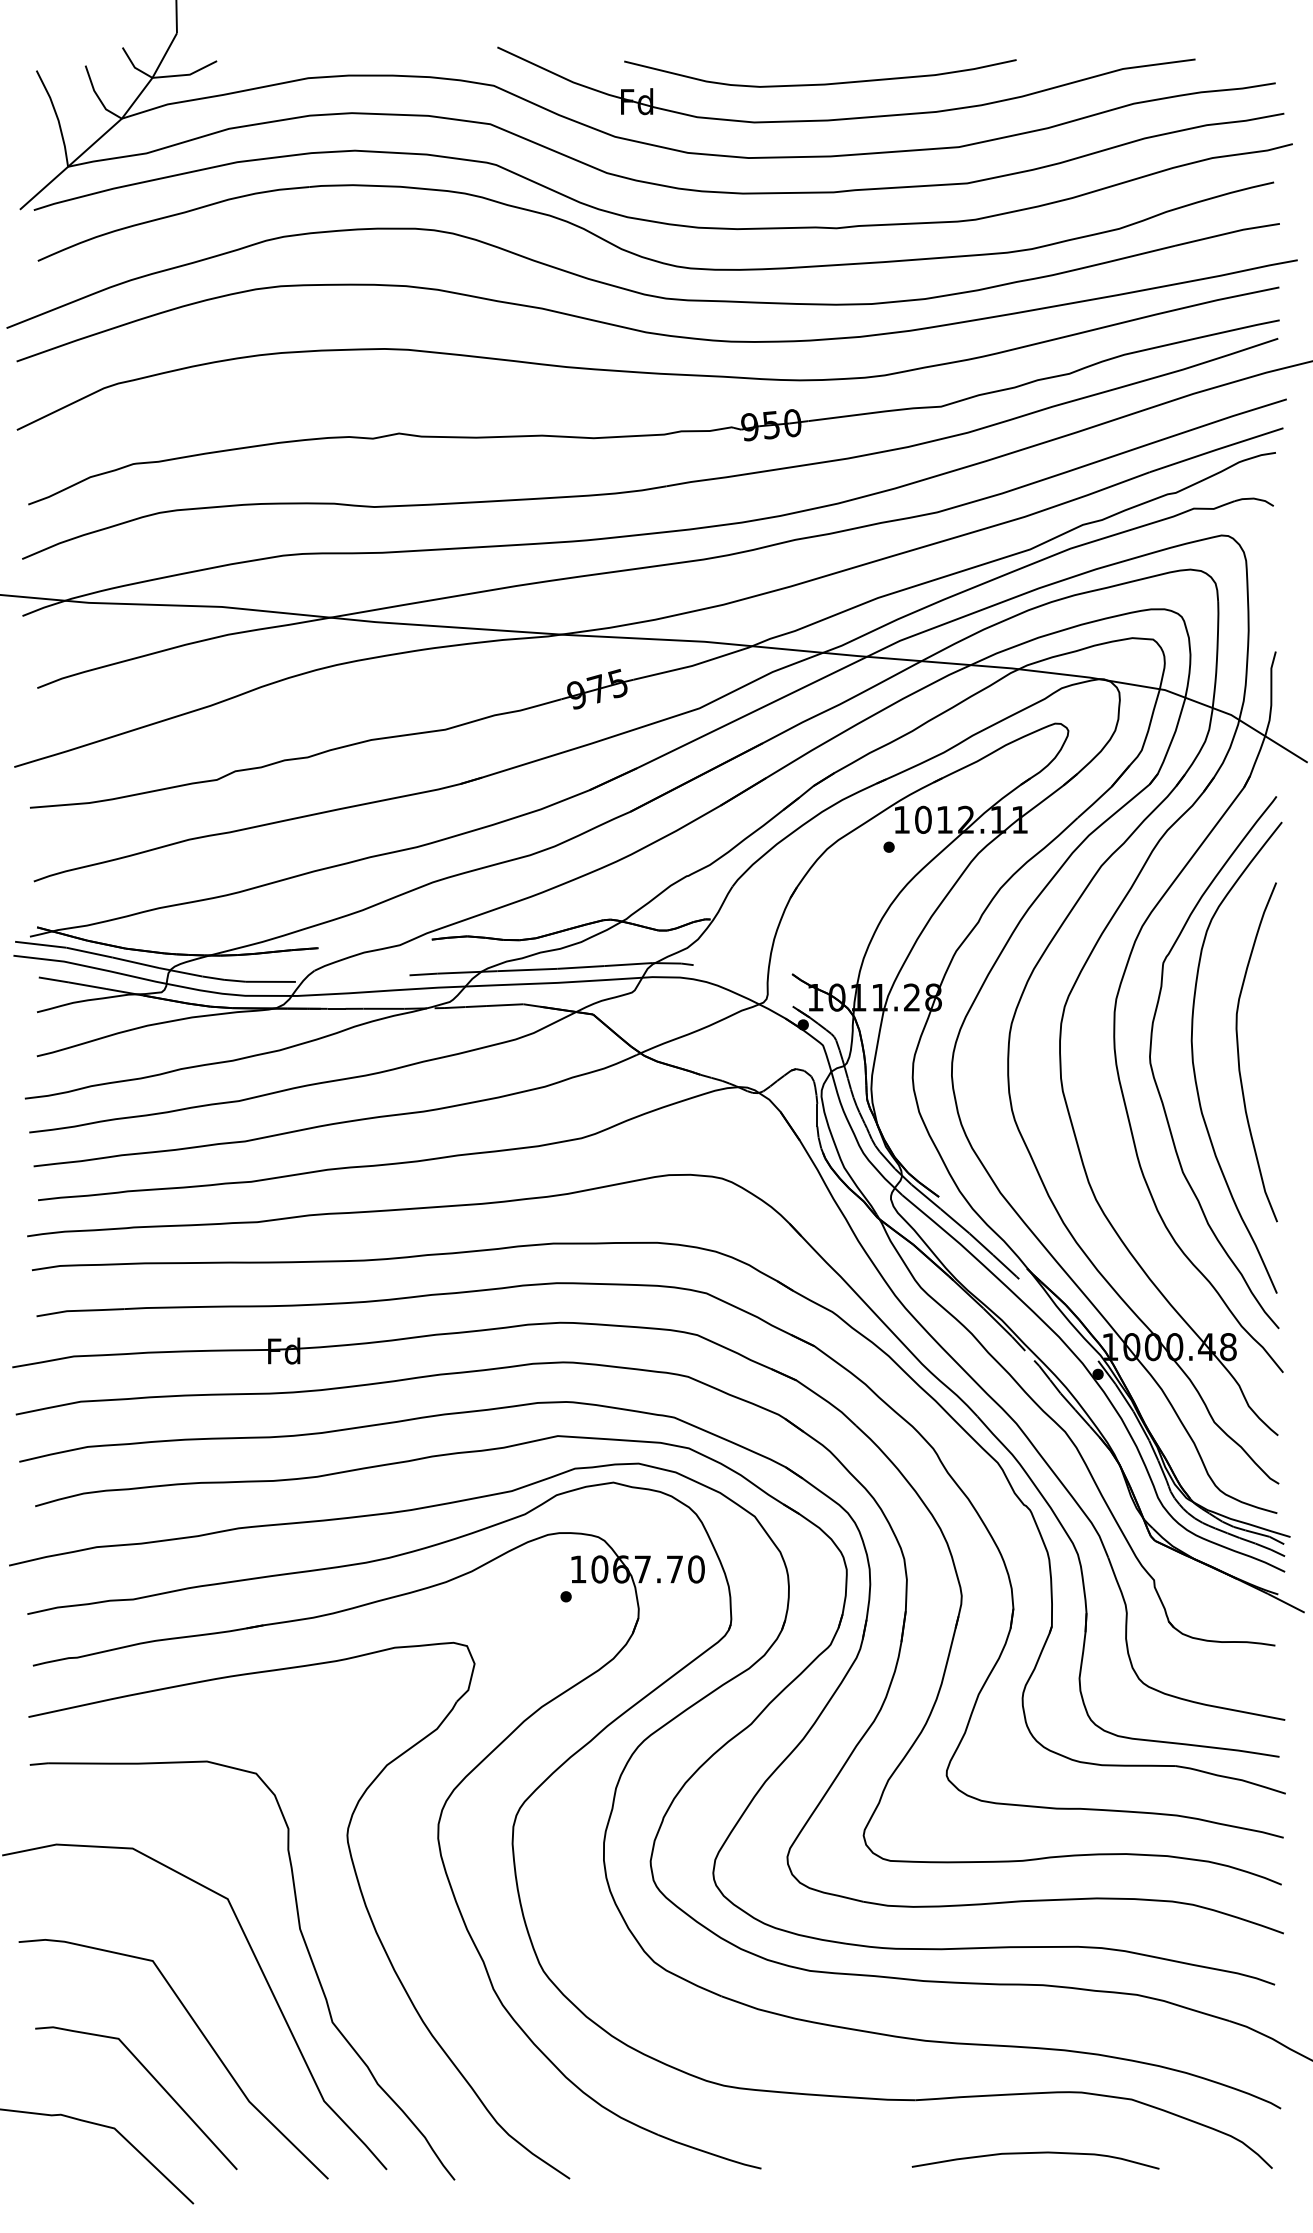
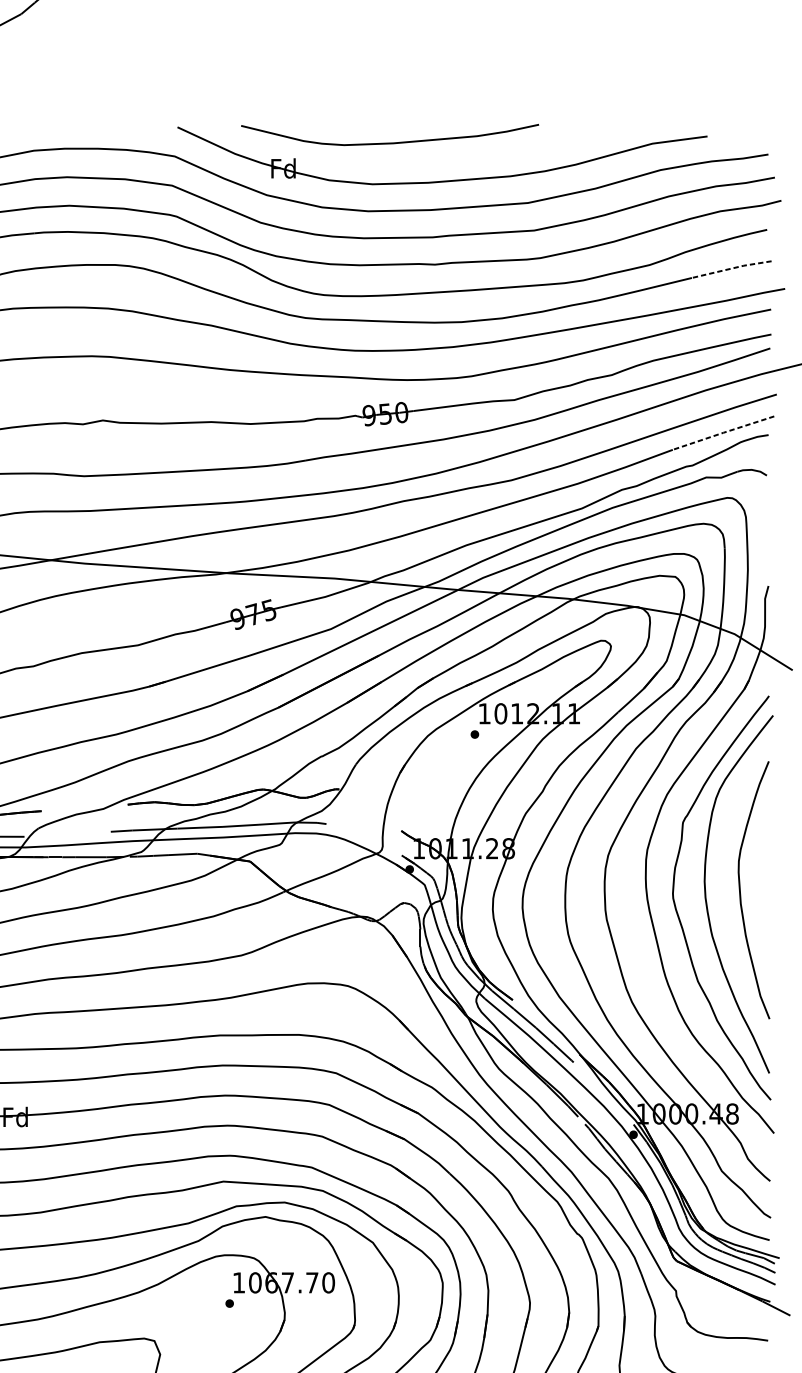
curve: (820, 83) -> (390, 142), moved
line: (1227, 233) -> (731, 268), solid -> dashed
line: (1216, 449) -> (723, 432), solid -> dashed

